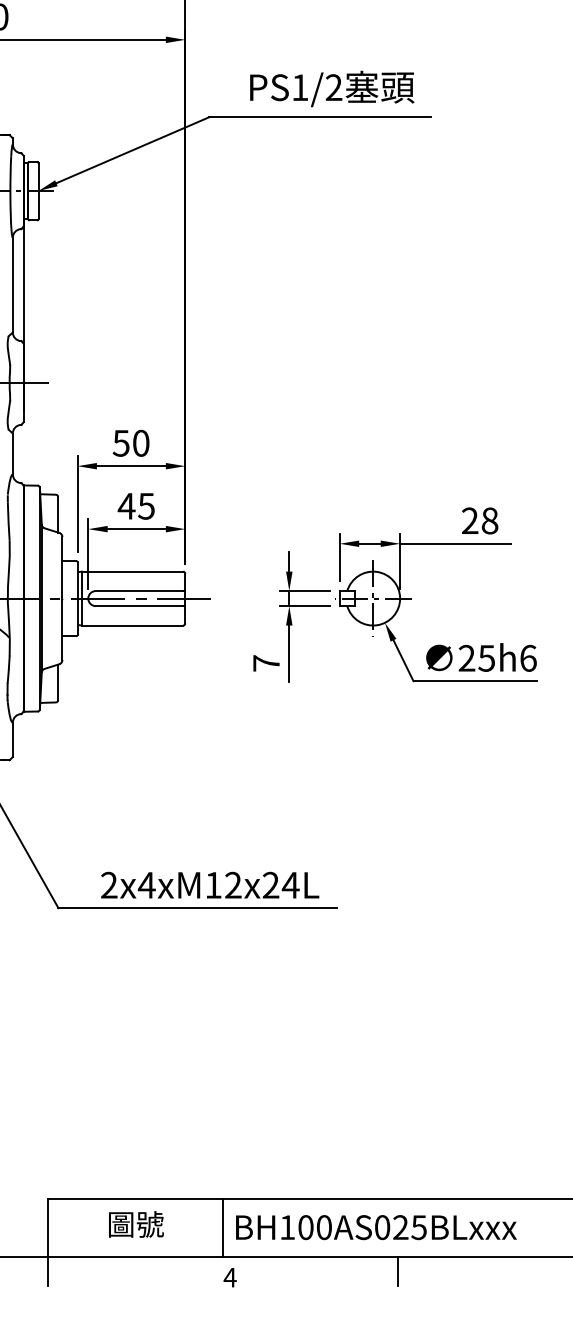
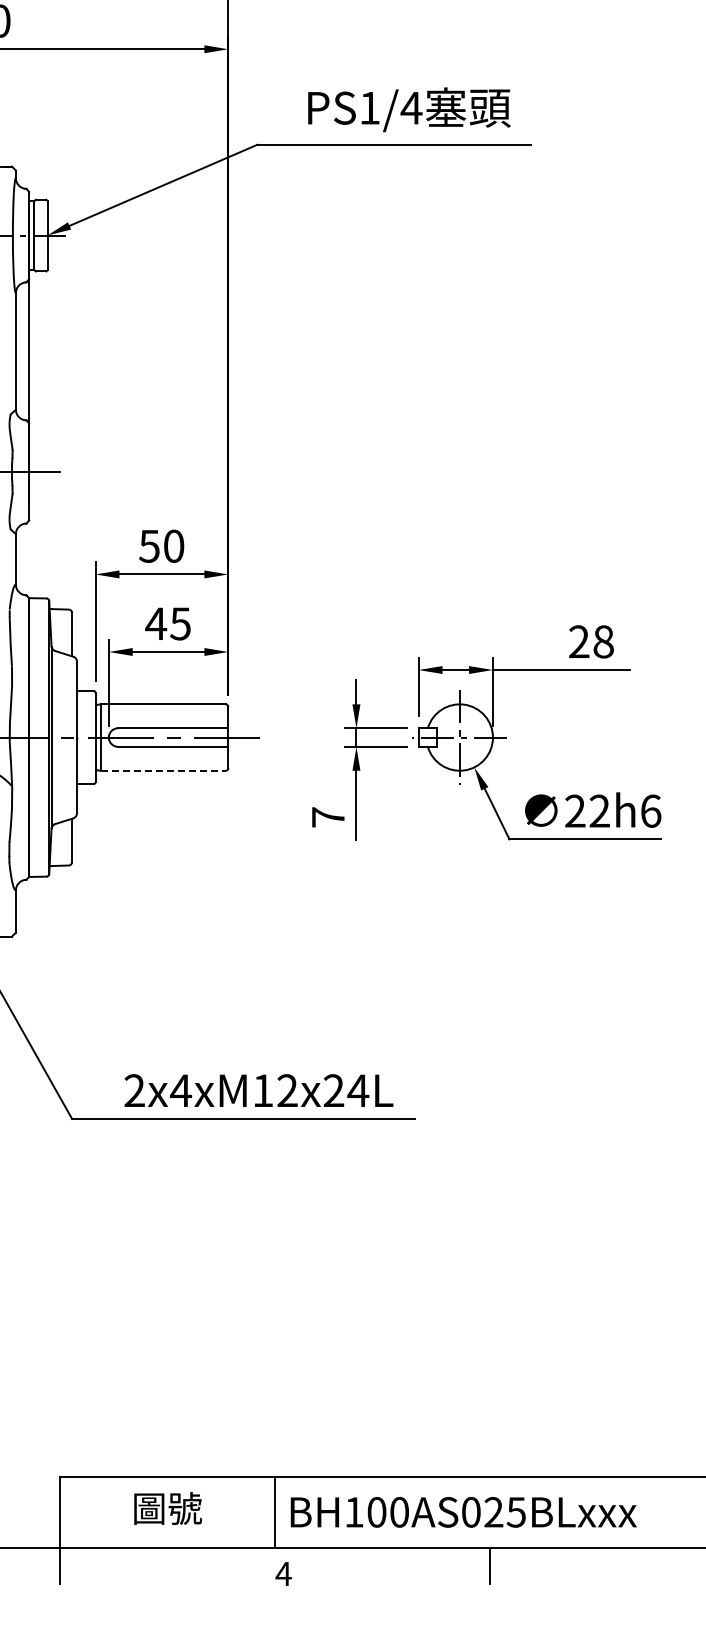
text: (333, 87) -> (411, 107), PS1/2 -> PS1/4
line: (132, 625) -> (163, 770), solid -> dashed
text: (486, 657) -> (599, 810), 25h6 -> 22h6

